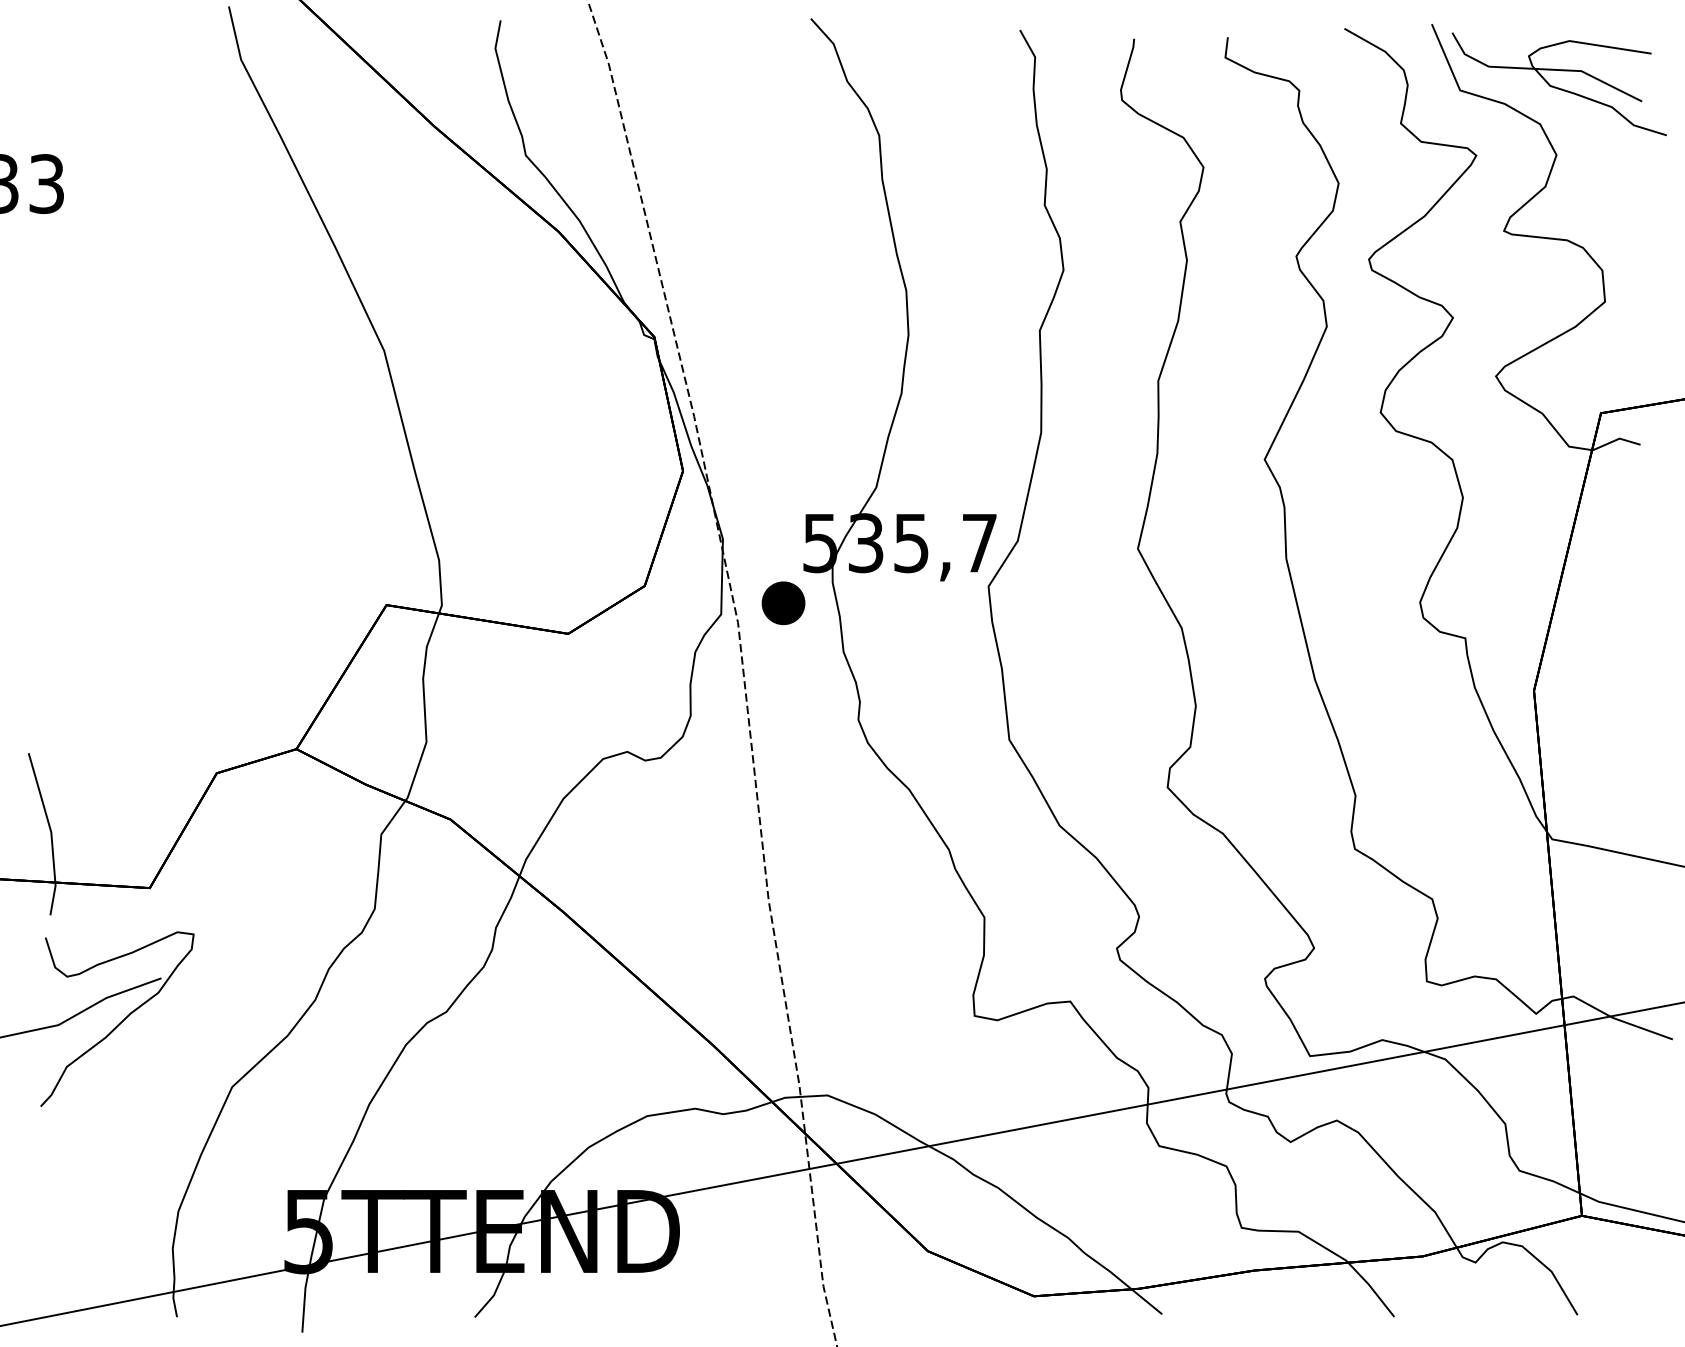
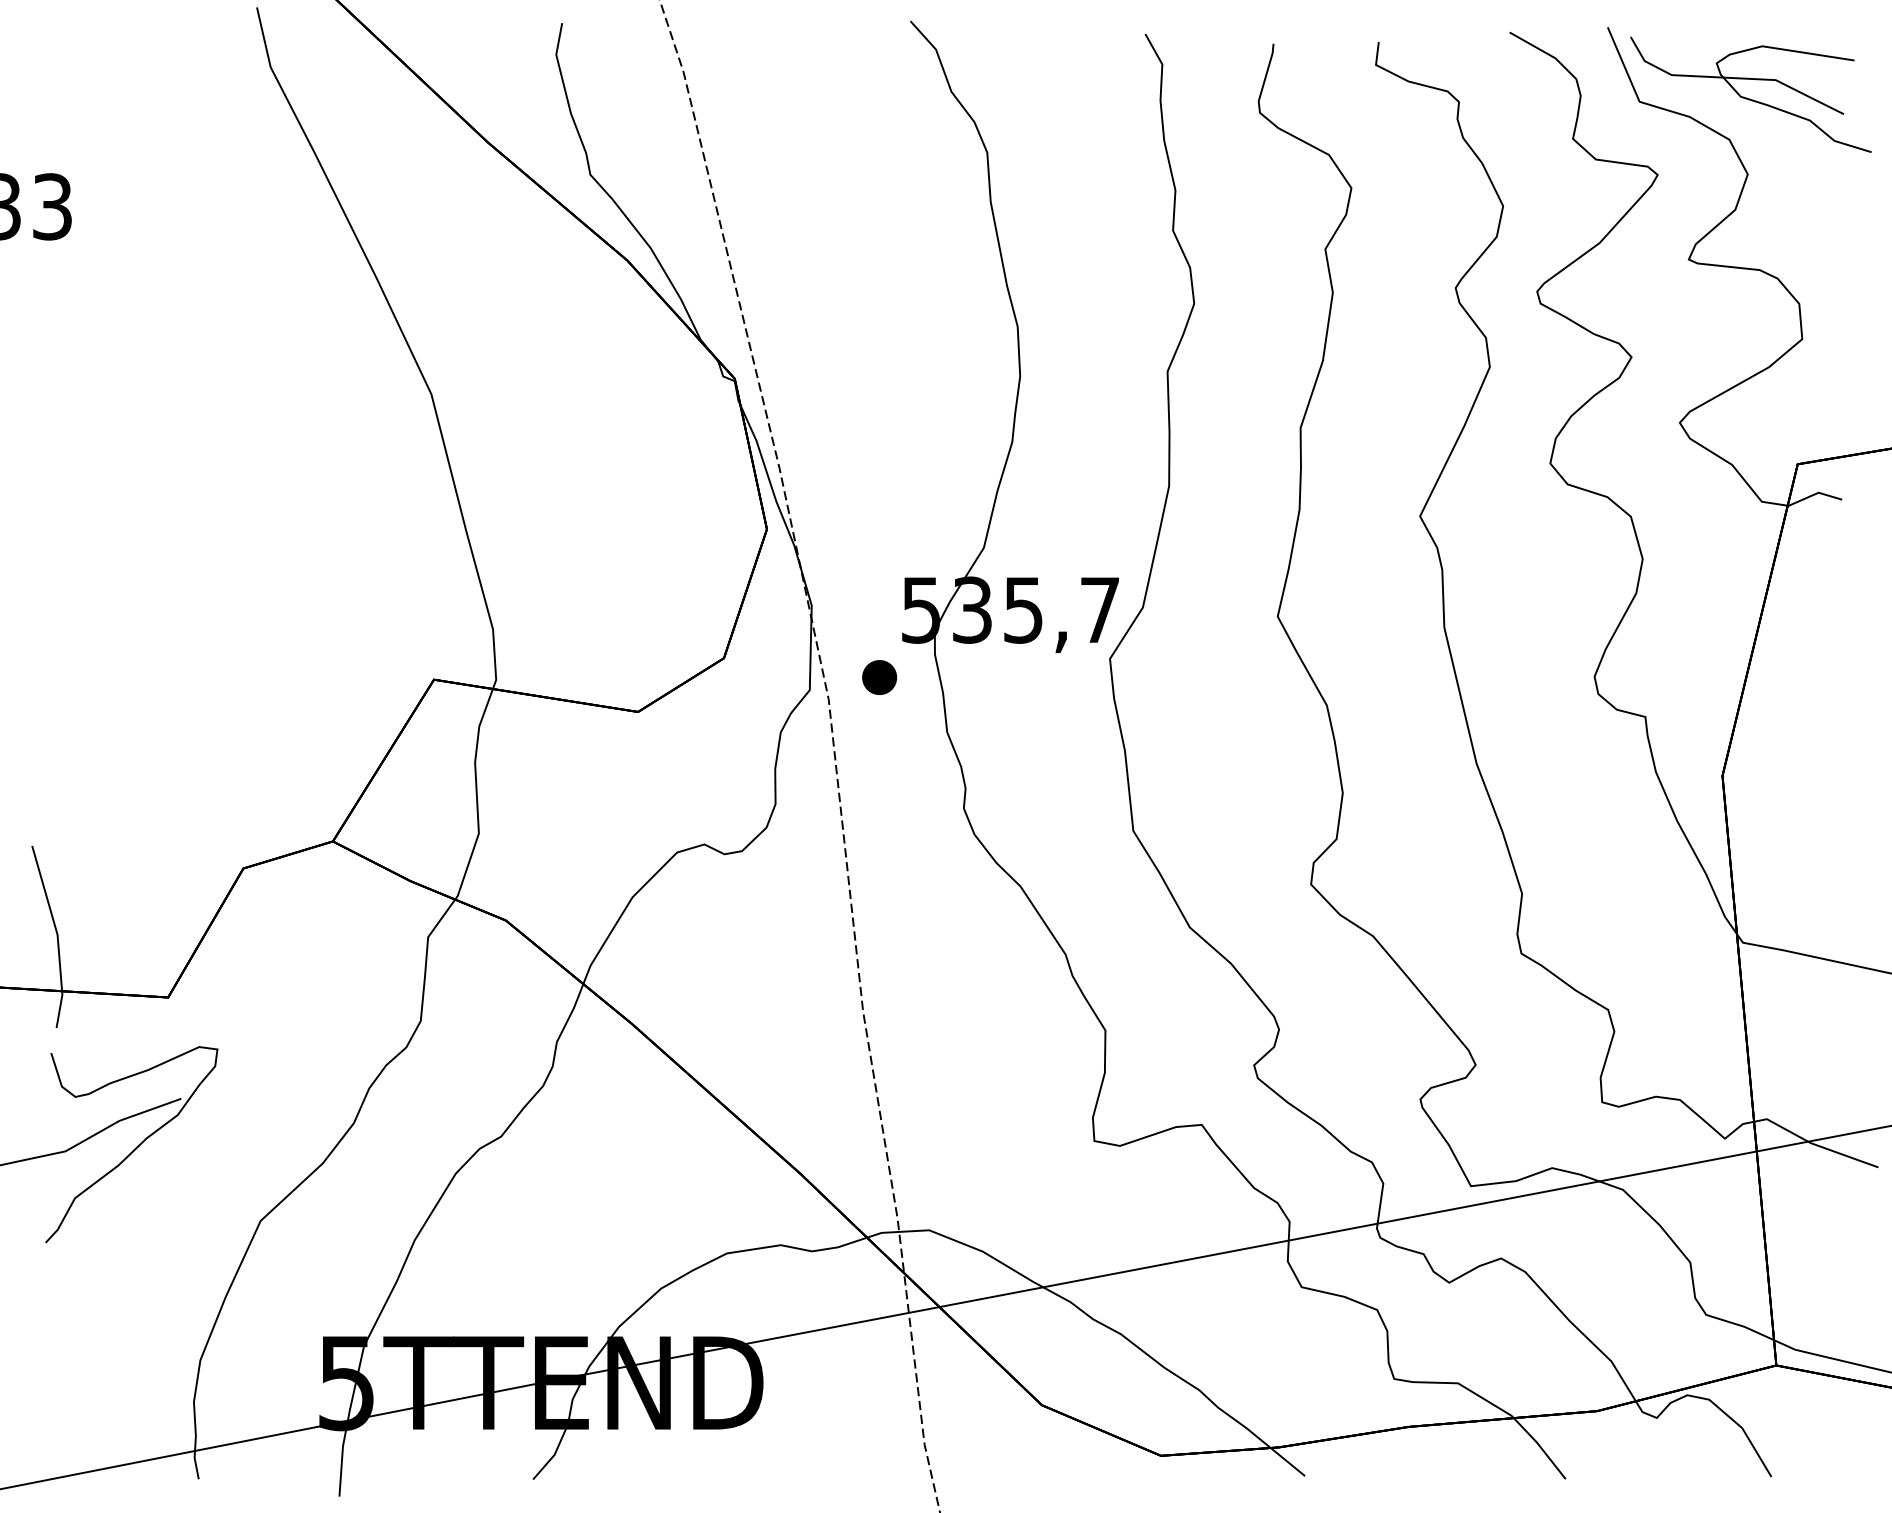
part: (782, 602) -> (878, 676), size x0.71

